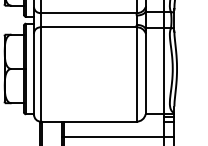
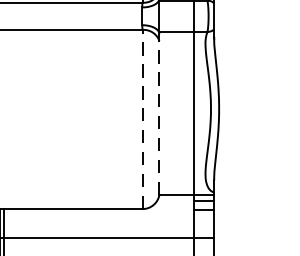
line: (145, 73) -> (159, 117), solid -> dashed
line: (136, 74) -> (142, 119), solid -> dashed

